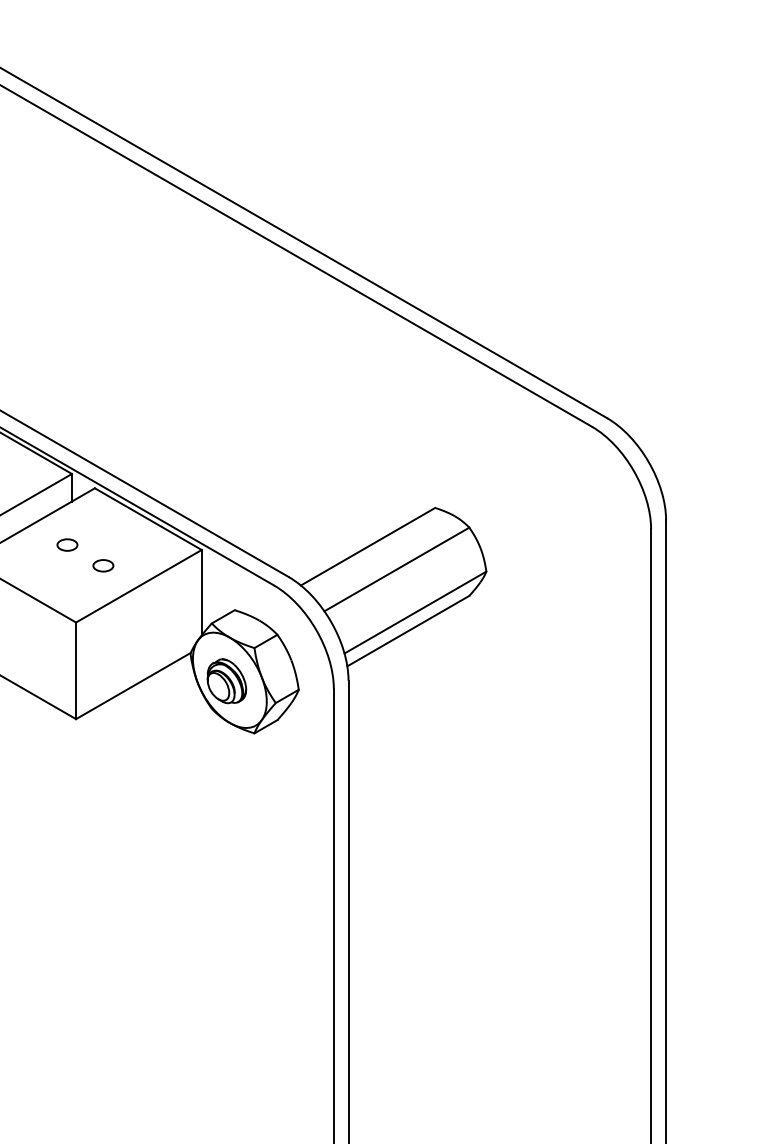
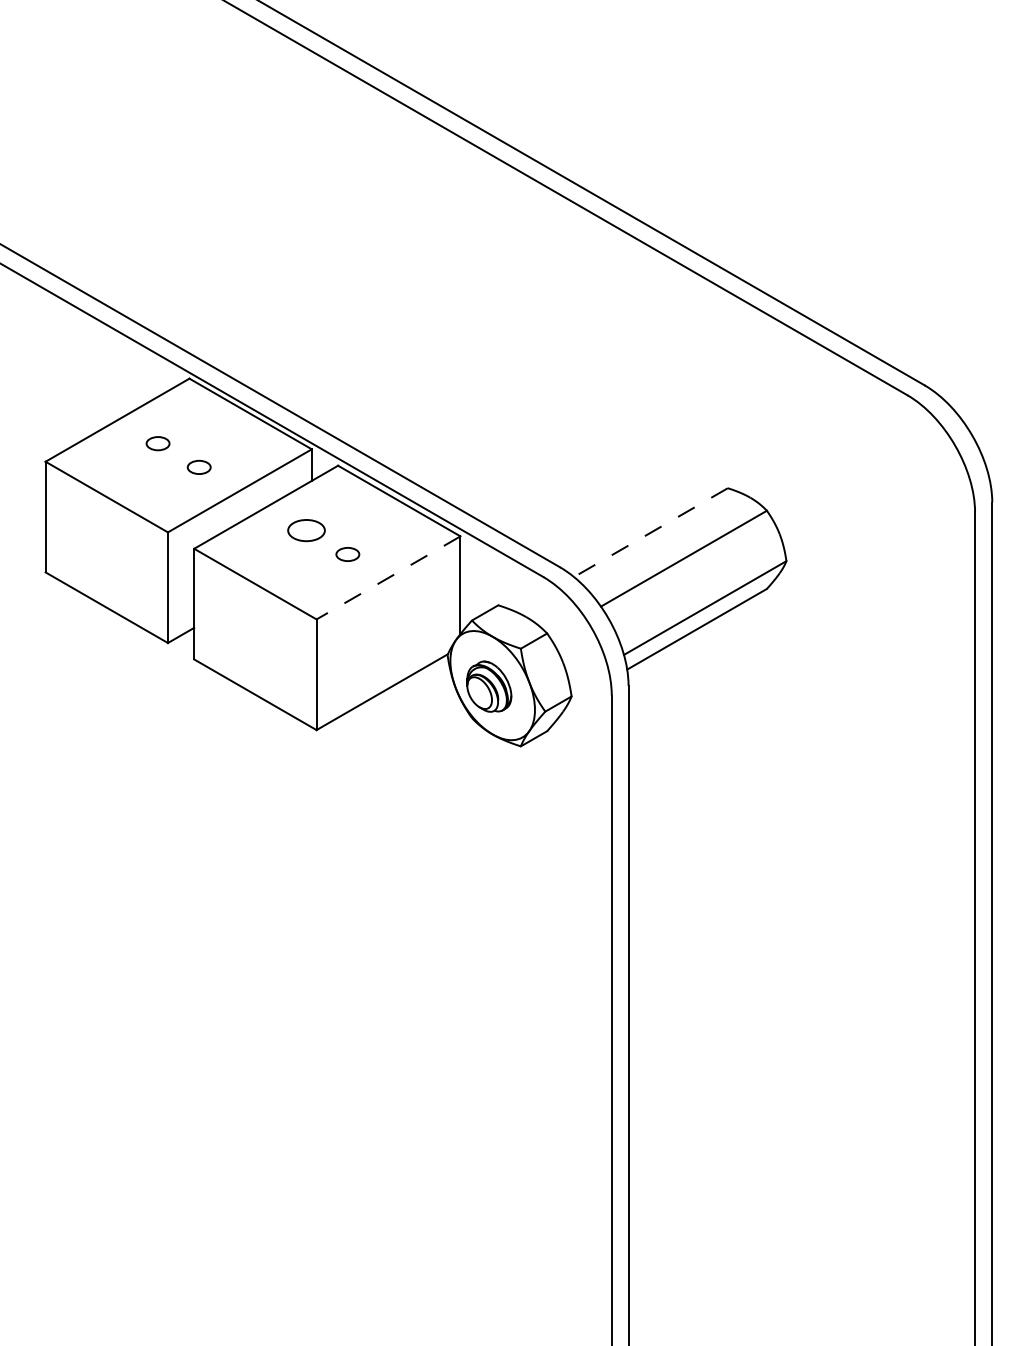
part: (67, 544) -> (306, 530), size x1.6
line: (367, 546) -> (650, 532), solid -> dashed
line: (138, 586) -> (388, 578), solid -> dashed

